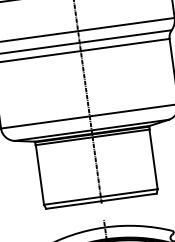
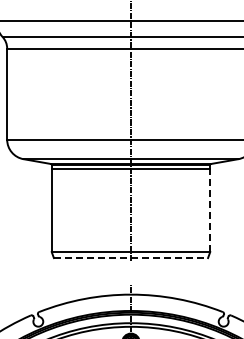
line: (153, 159) -> (210, 210), solid -> dashed
line: (101, 201) -> (131, 258), solid -> dashed

